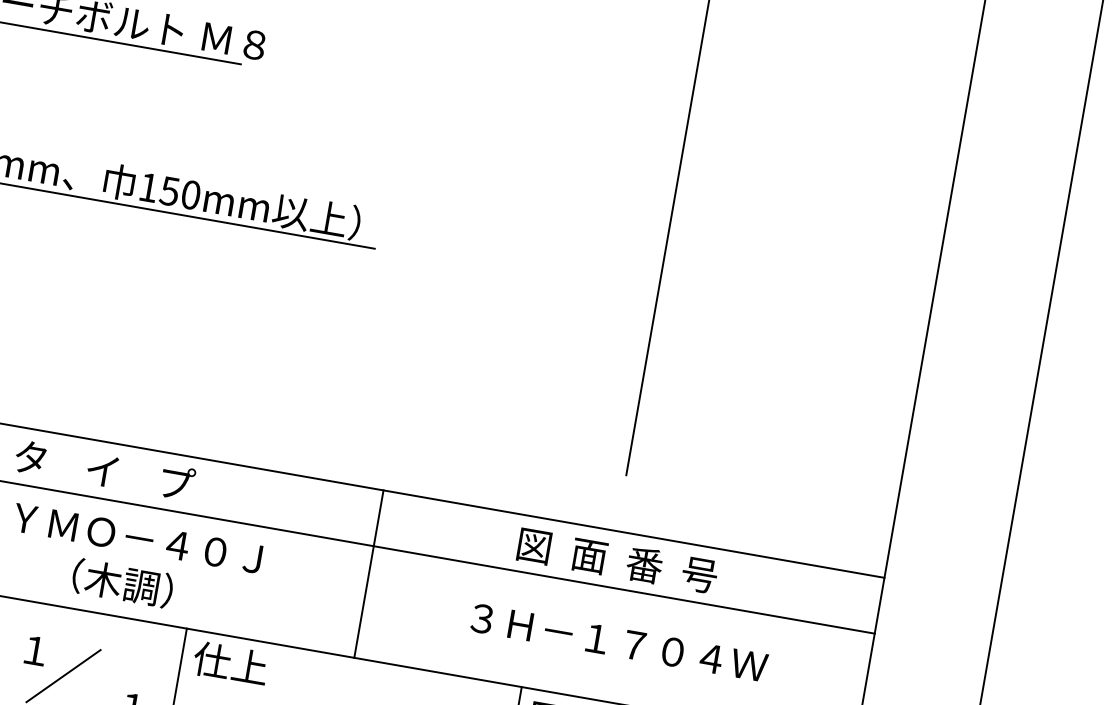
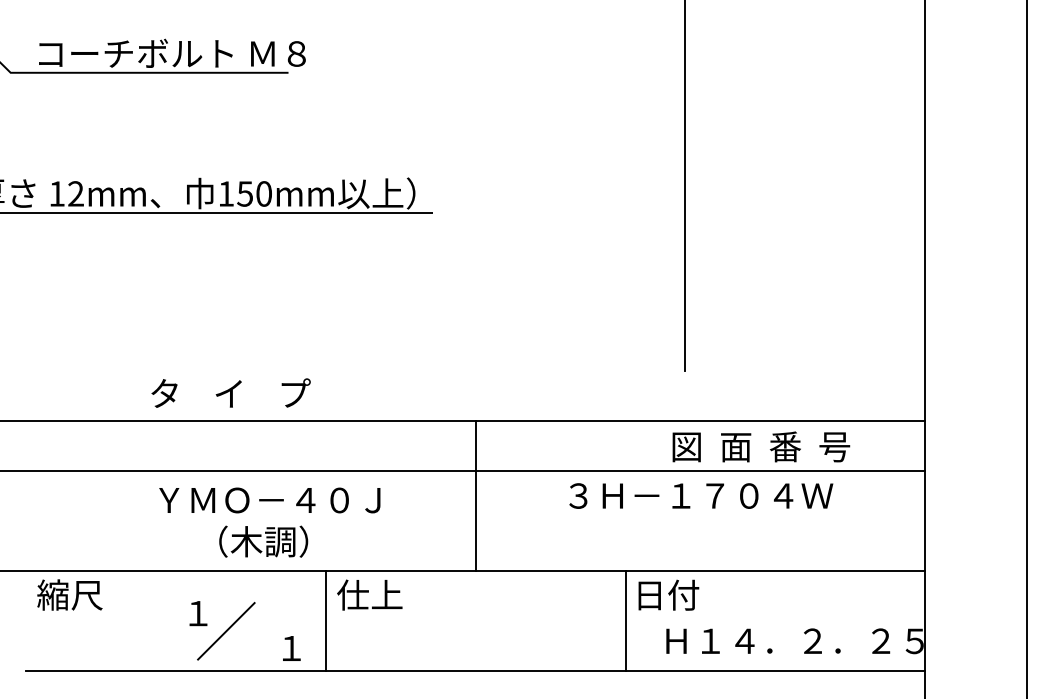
text: (104, 469) -> (230, 392), moved
text: (617, 560) -> (761, 446), moved
text: (619, 642) -> (701, 495), moved

